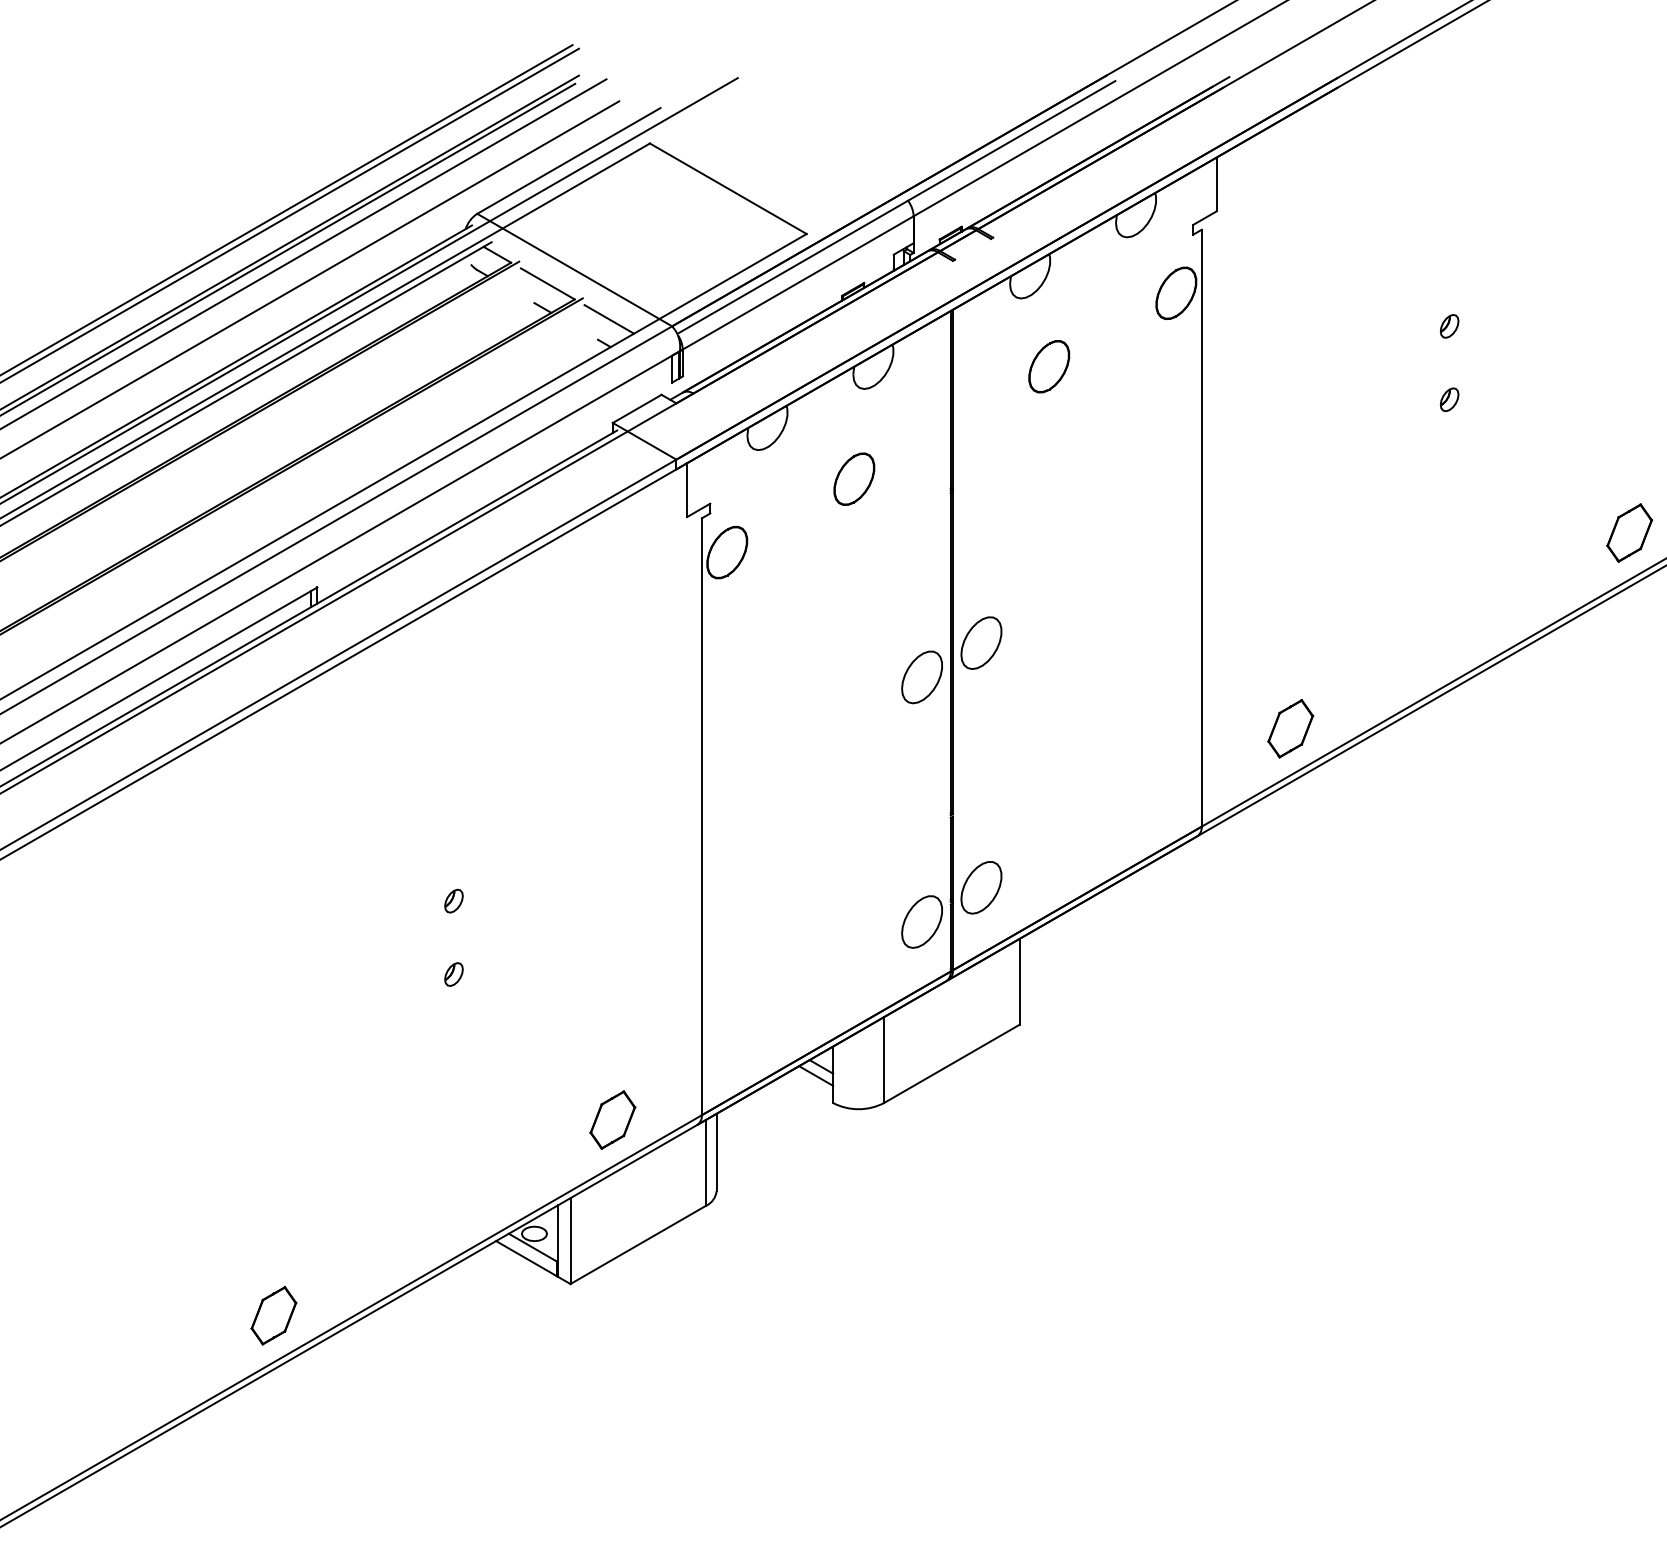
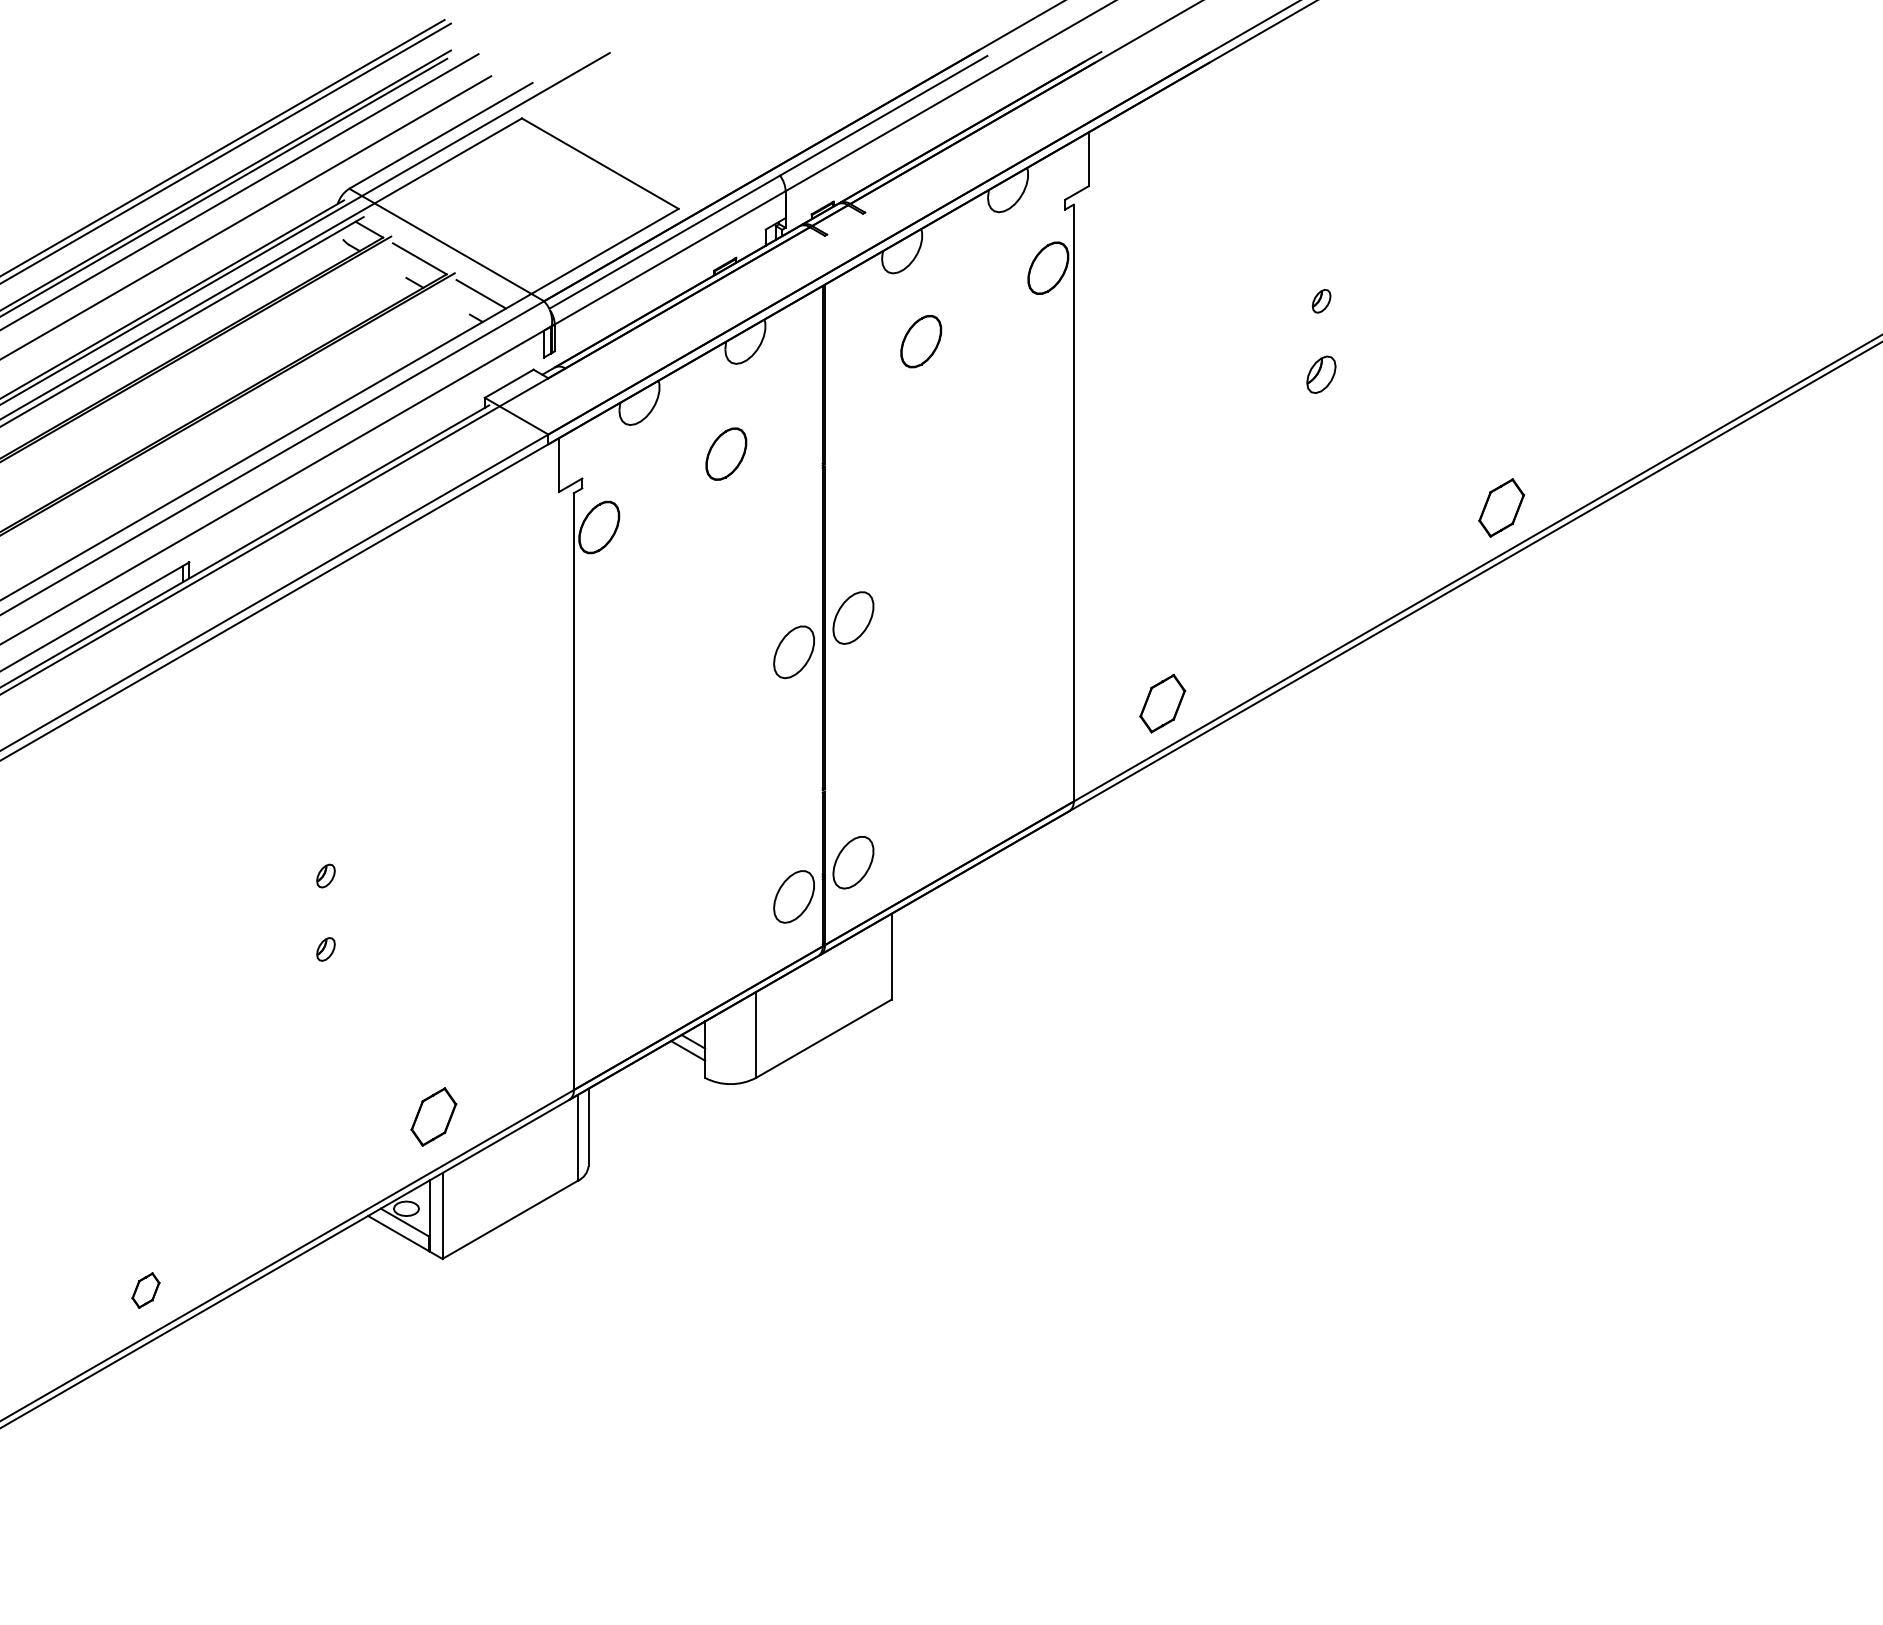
part: (1449, 399) -> (1321, 374), size x1.6
part: (612, 1119) -> (433, 1116), moved
part: (273, 1315) -> (145, 1290), size x0.6

